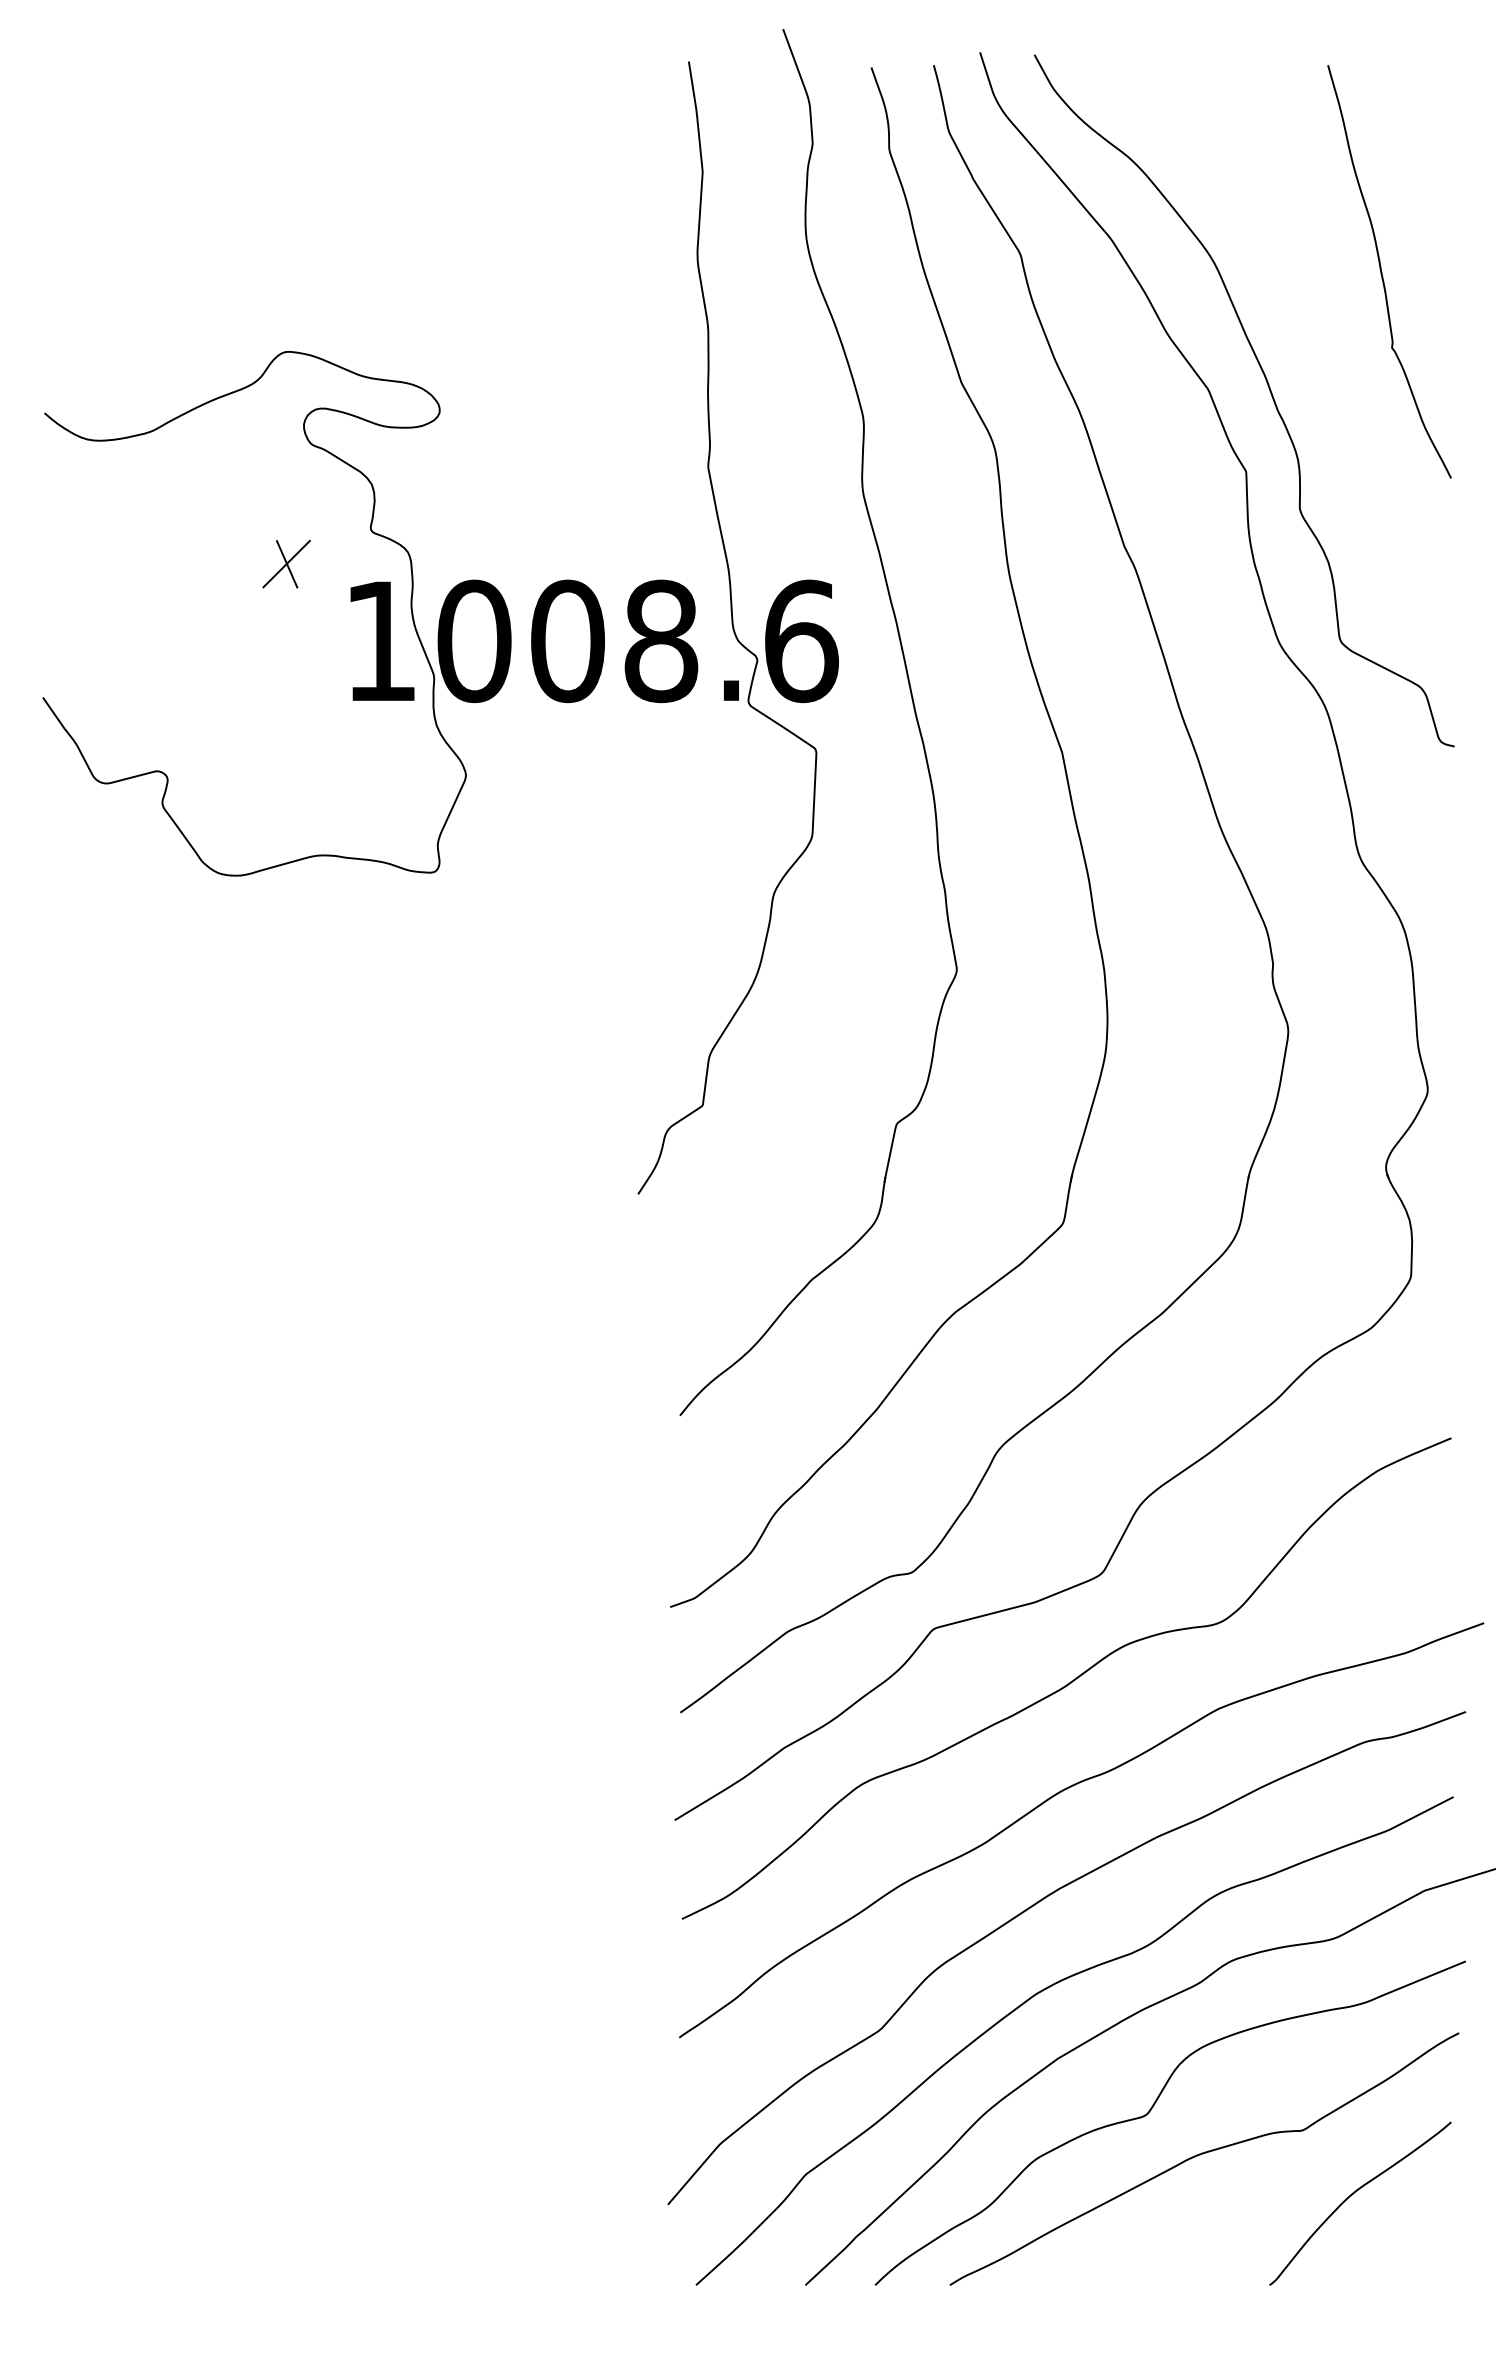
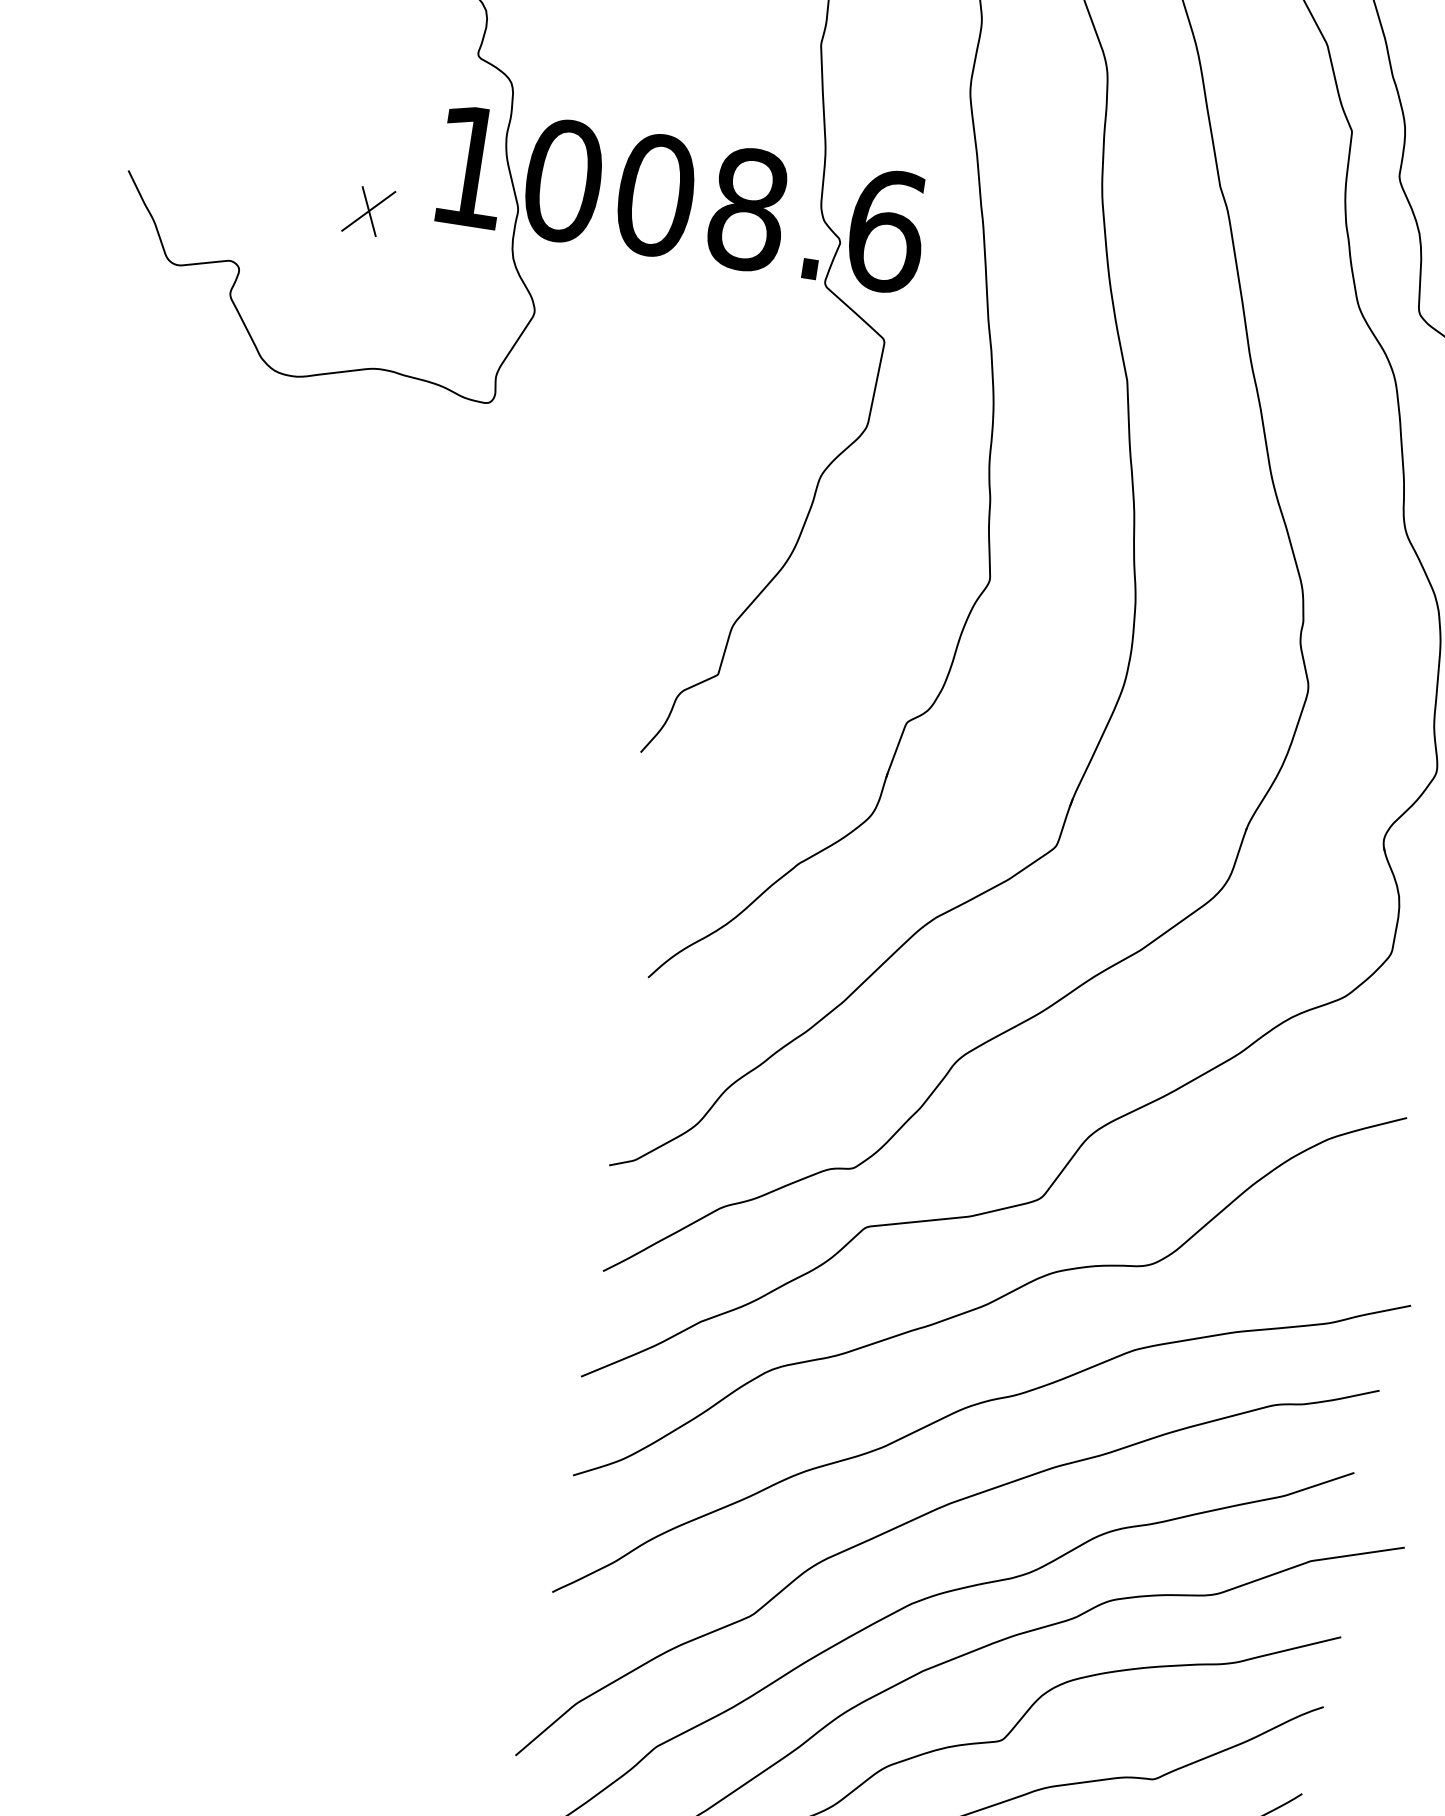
part: (286, 563) -> (368, 210), moved

